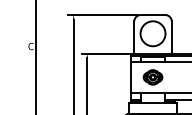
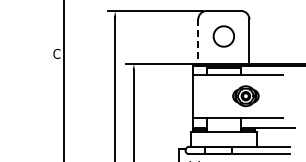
circle: (152, 33) -> (223, 36), size x0.6
line: (134, 38) -> (198, 43), solid -> dashed
part: (152, 77) -> (245, 96), moved

